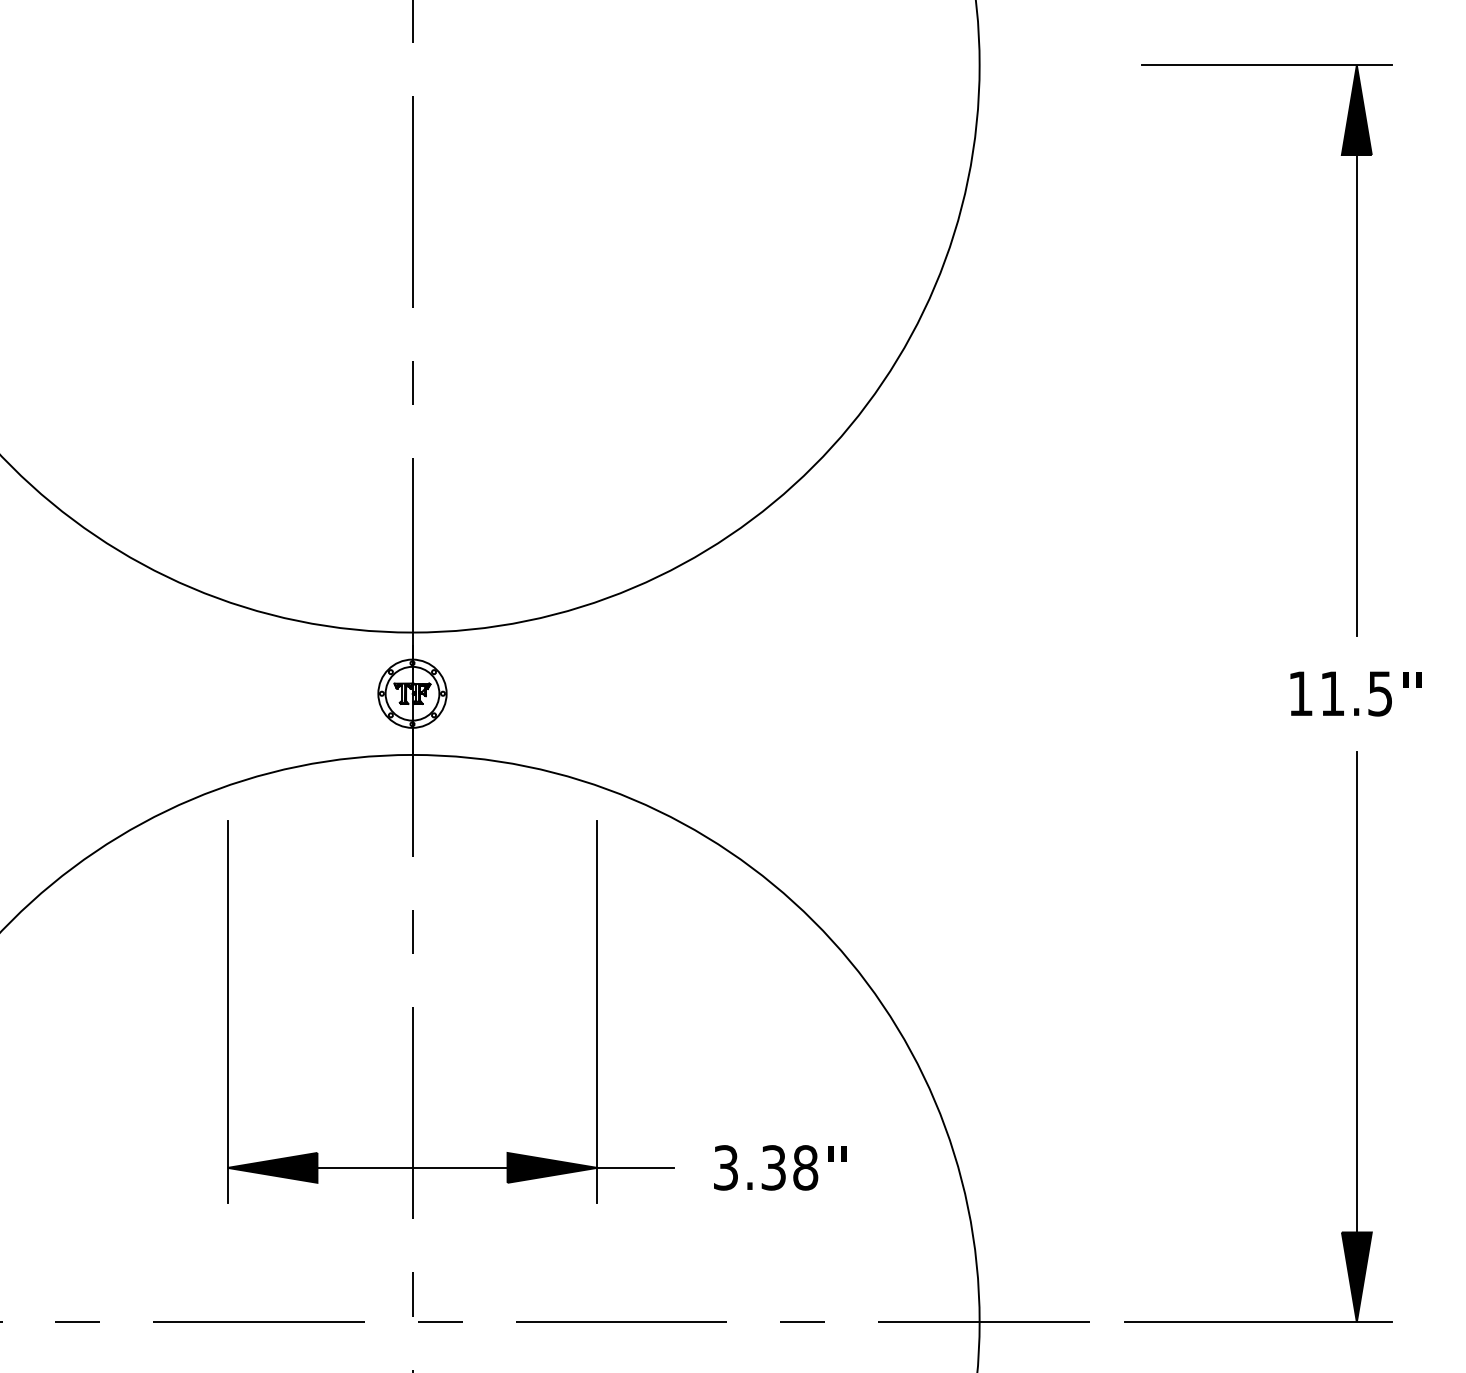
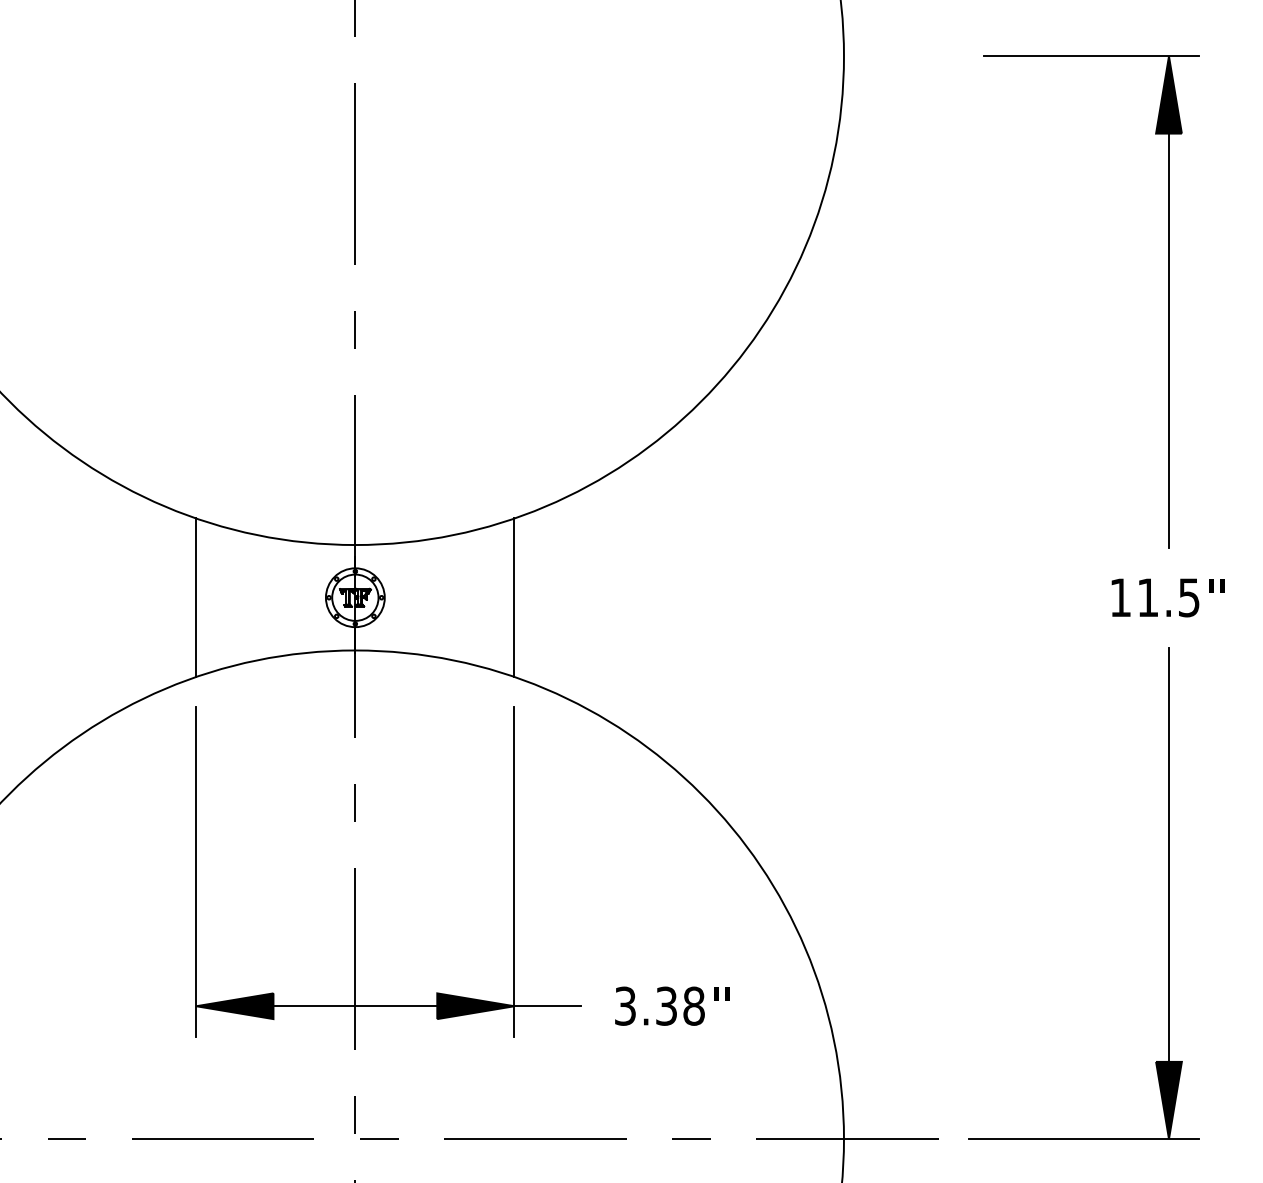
line: (228, 693) -> (196, 597), added
line: (597, 693) -> (514, 597), added

